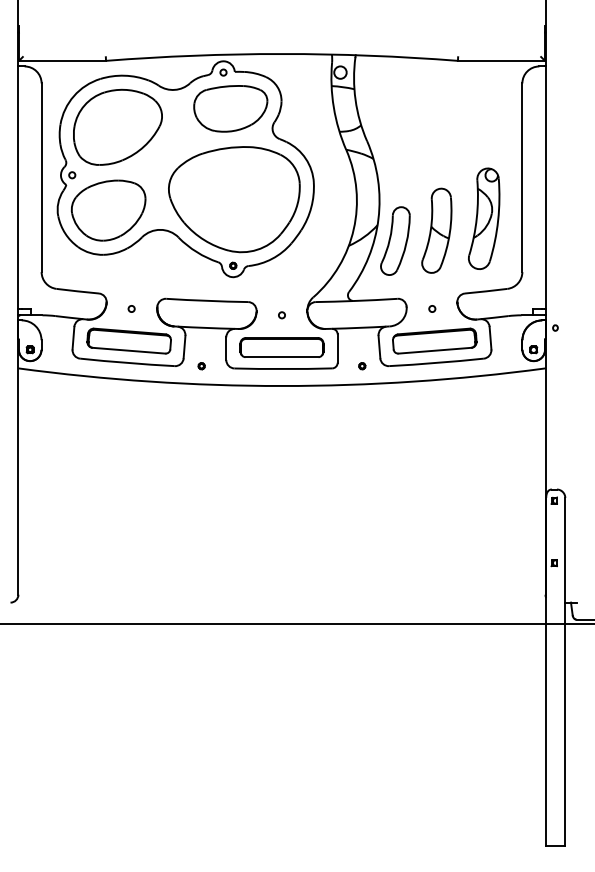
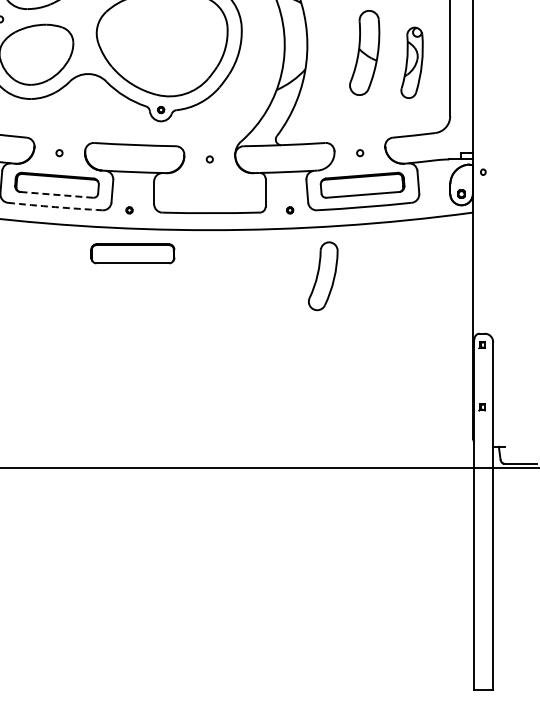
part: (484, 218) -> (412, 62), size x0.7
part: (436, 230) -> (364, 52), moved
part: (395, 240) -> (323, 275), moved
part: (281, 347) -> (132, 253), moved
line: (128, 350) -> (56, 194), solid -> dashed
arc: (127, 362) -> (55, 206), solid -> dashed

